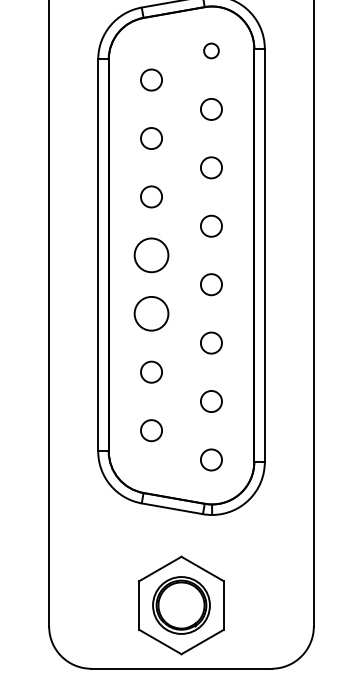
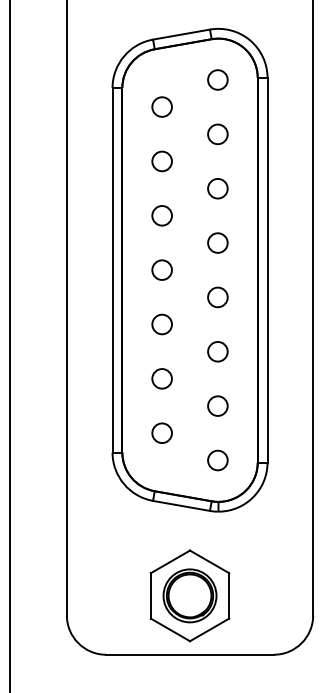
circle: (211, 50) -> (217, 79), size x1.43
circle: (150, 254) -> (161, 269), size x0.62
circle: (150, 313) -> (161, 324), size x0.62

